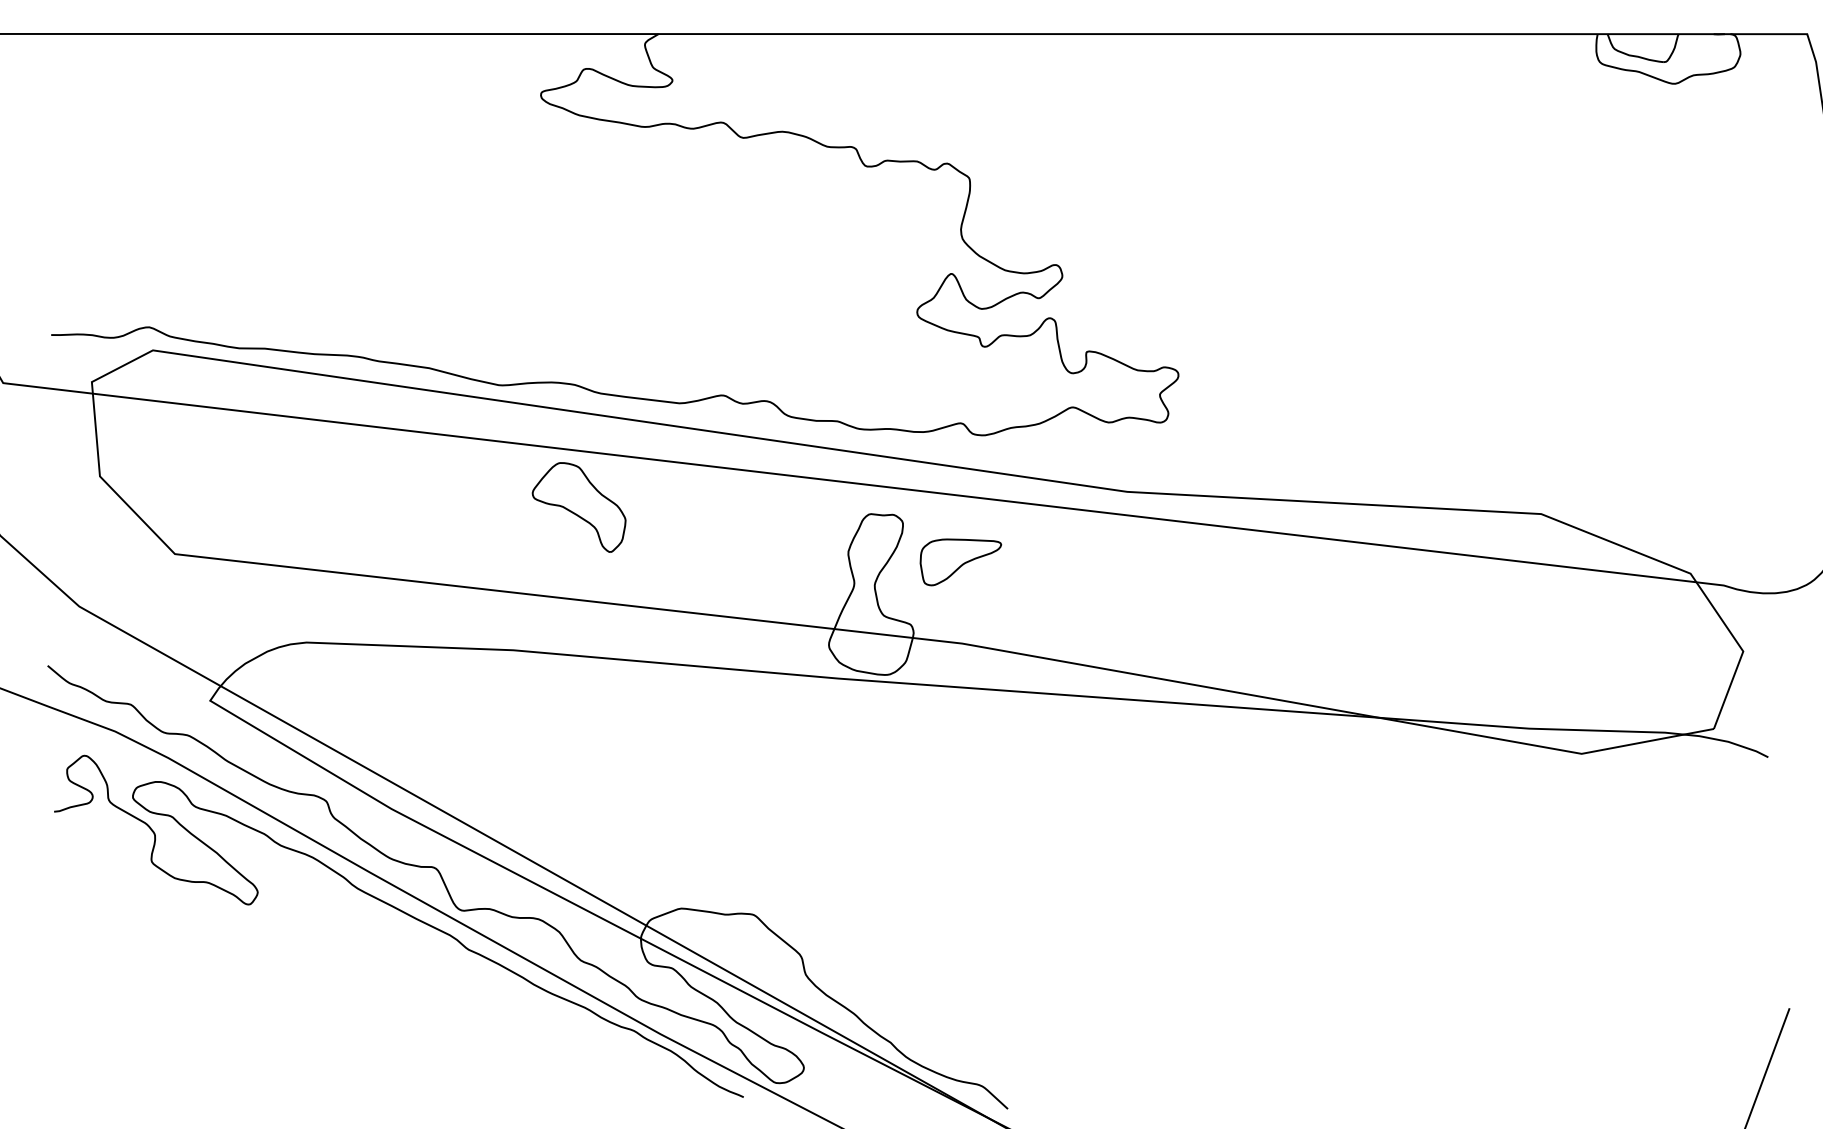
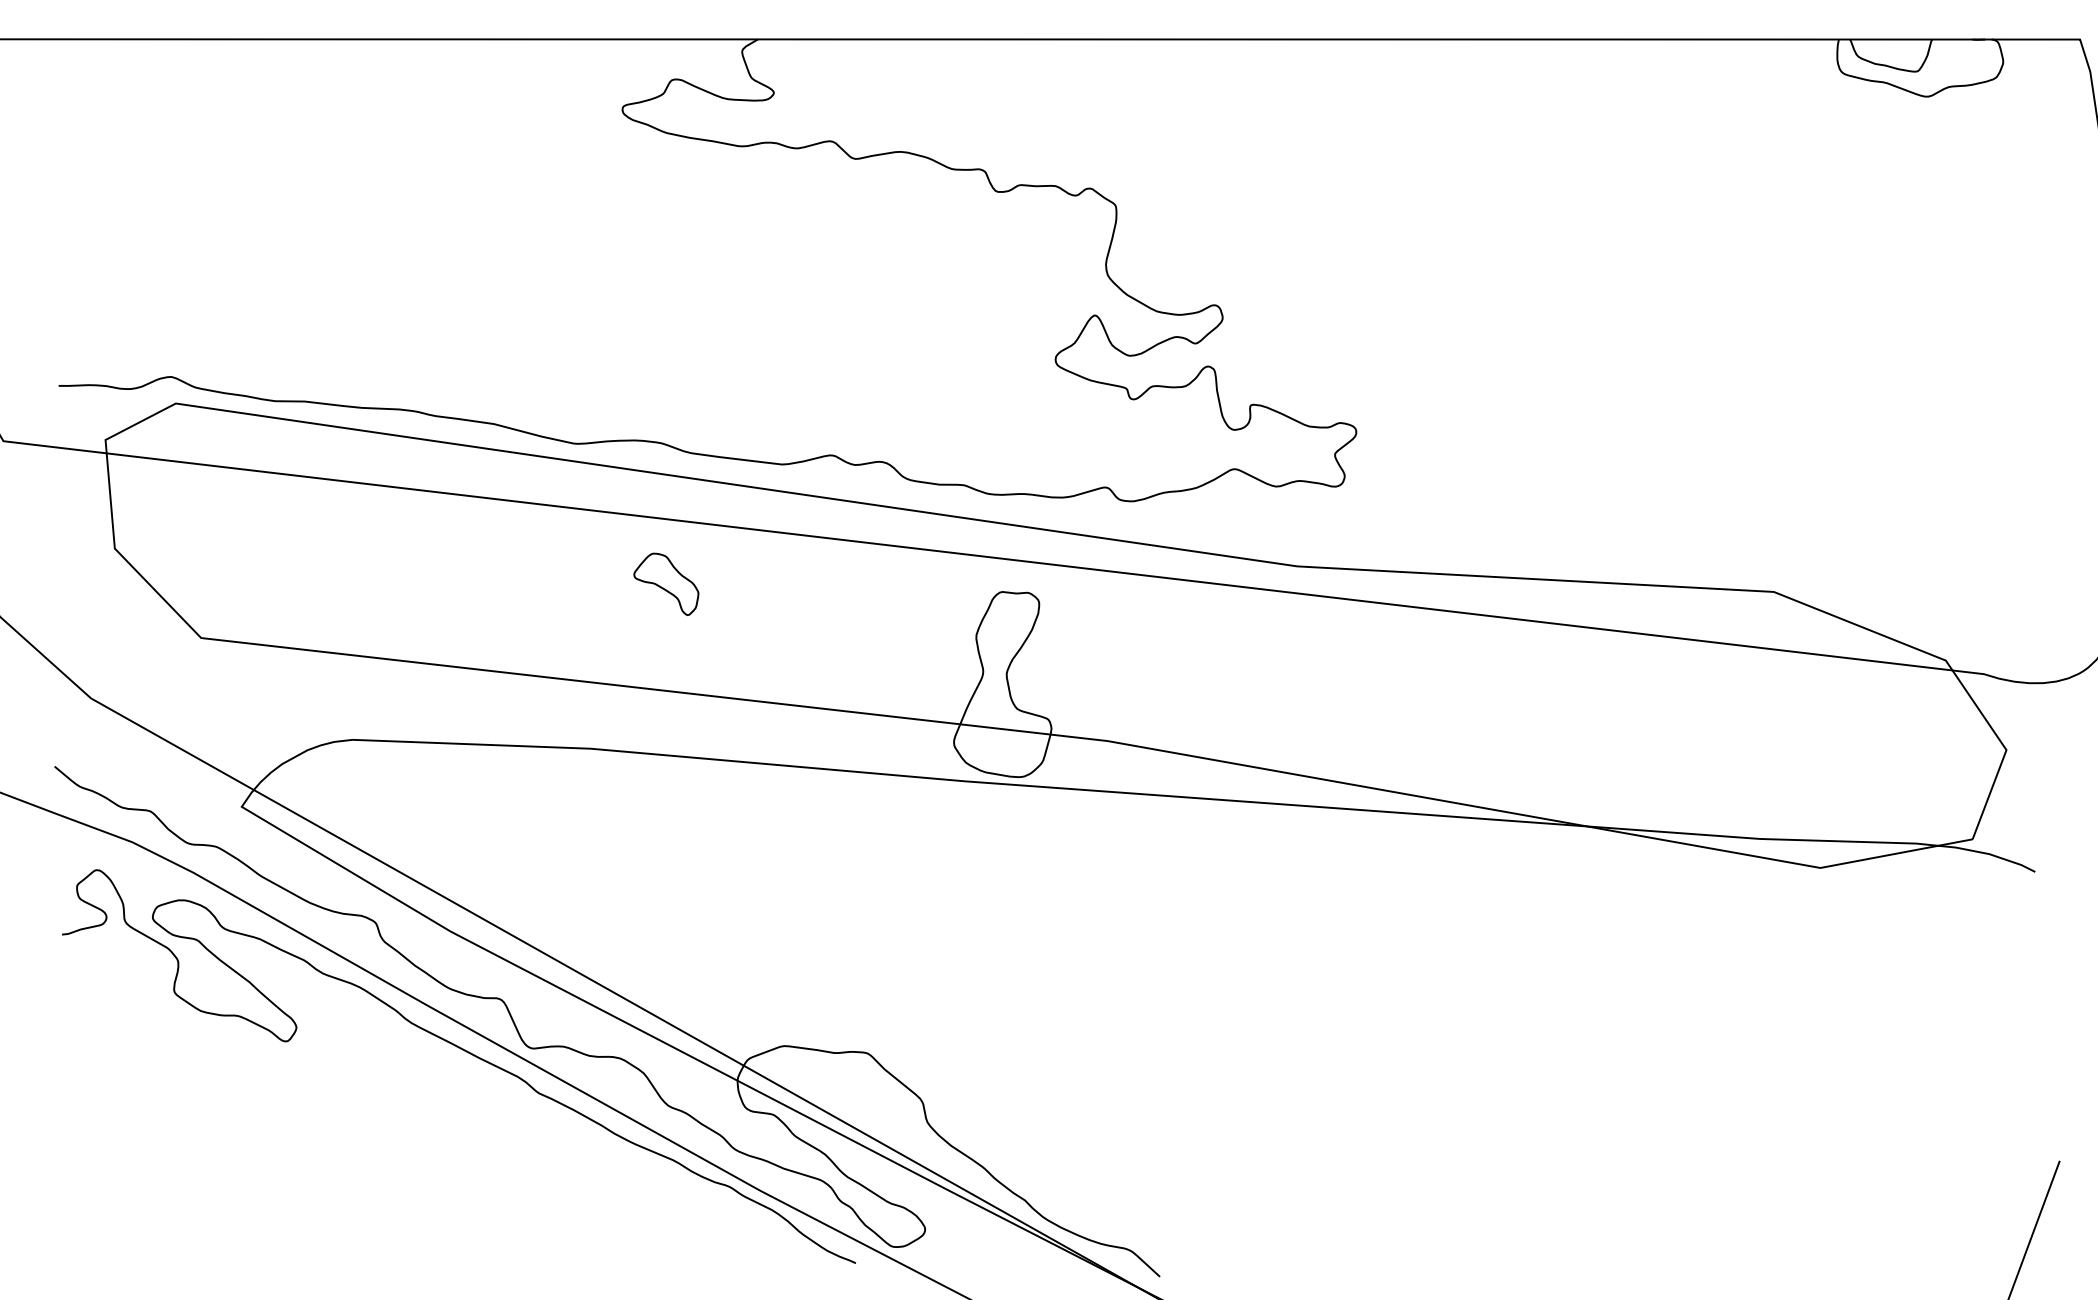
part: (578, 507) -> (665, 584), size x0.6
part: (960, 562) -> (1105, 647), removed

